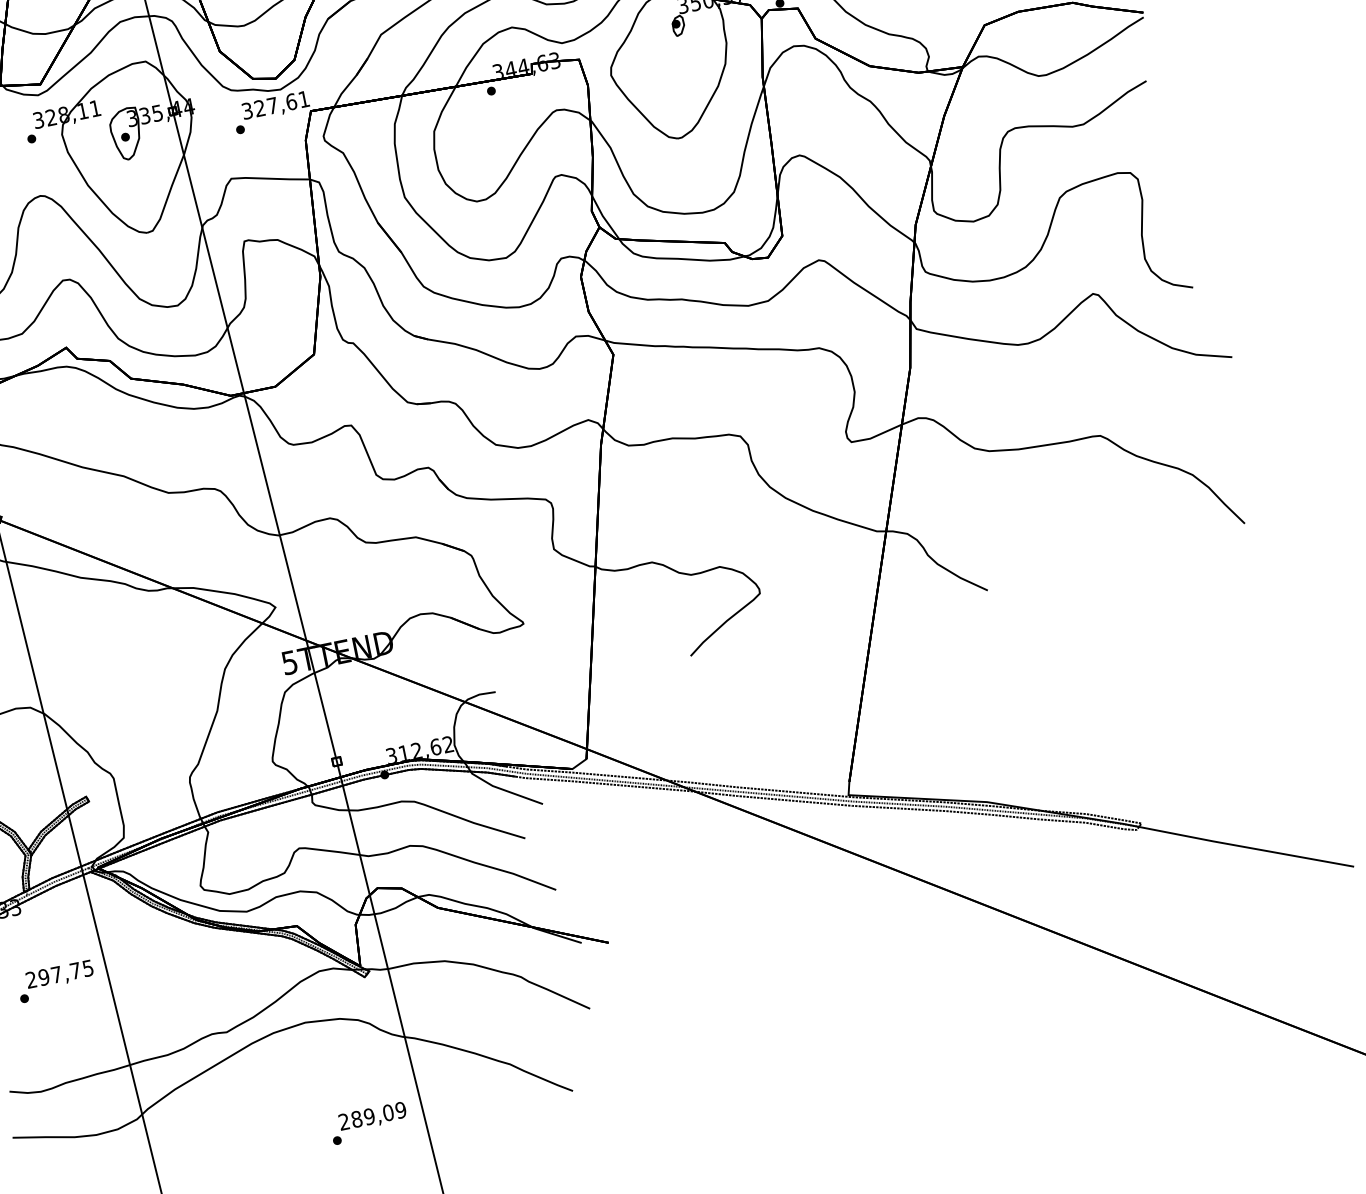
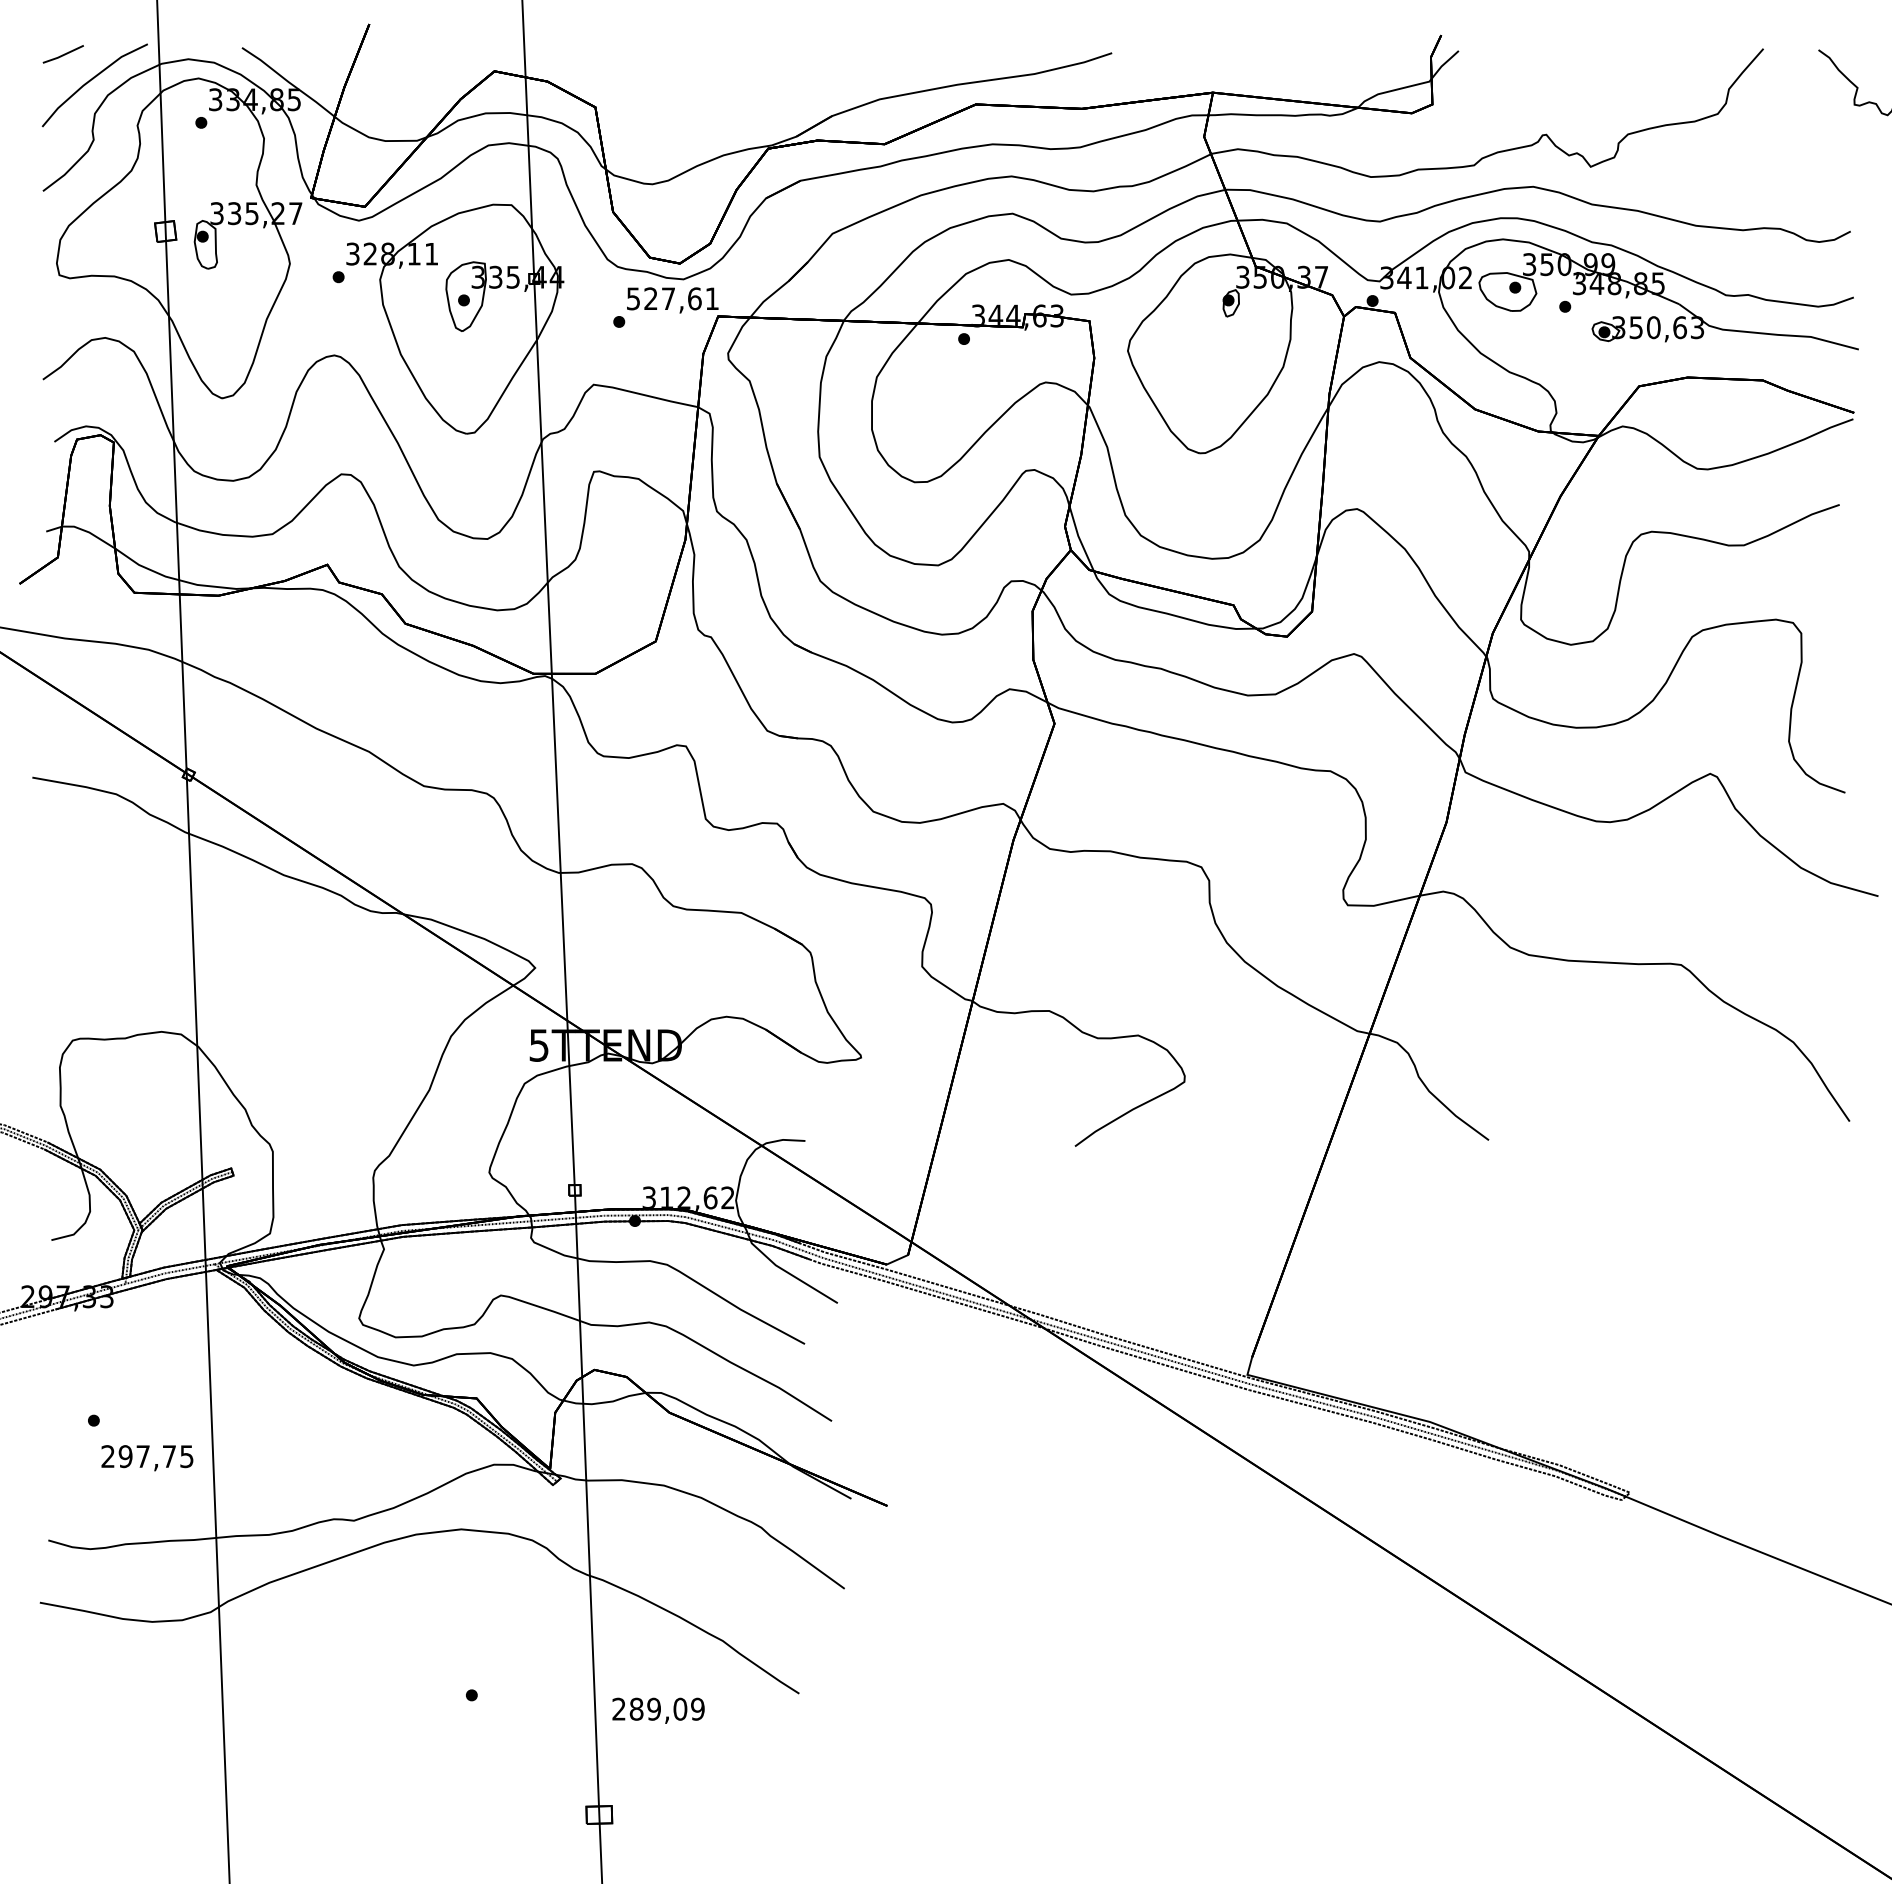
text: (247, 110) -> (633, 298), 327,61 -> 527,61
text: (60, 975) -> (147, 1458), moved
text: (372, 1116) -> (658, 1710), moved

